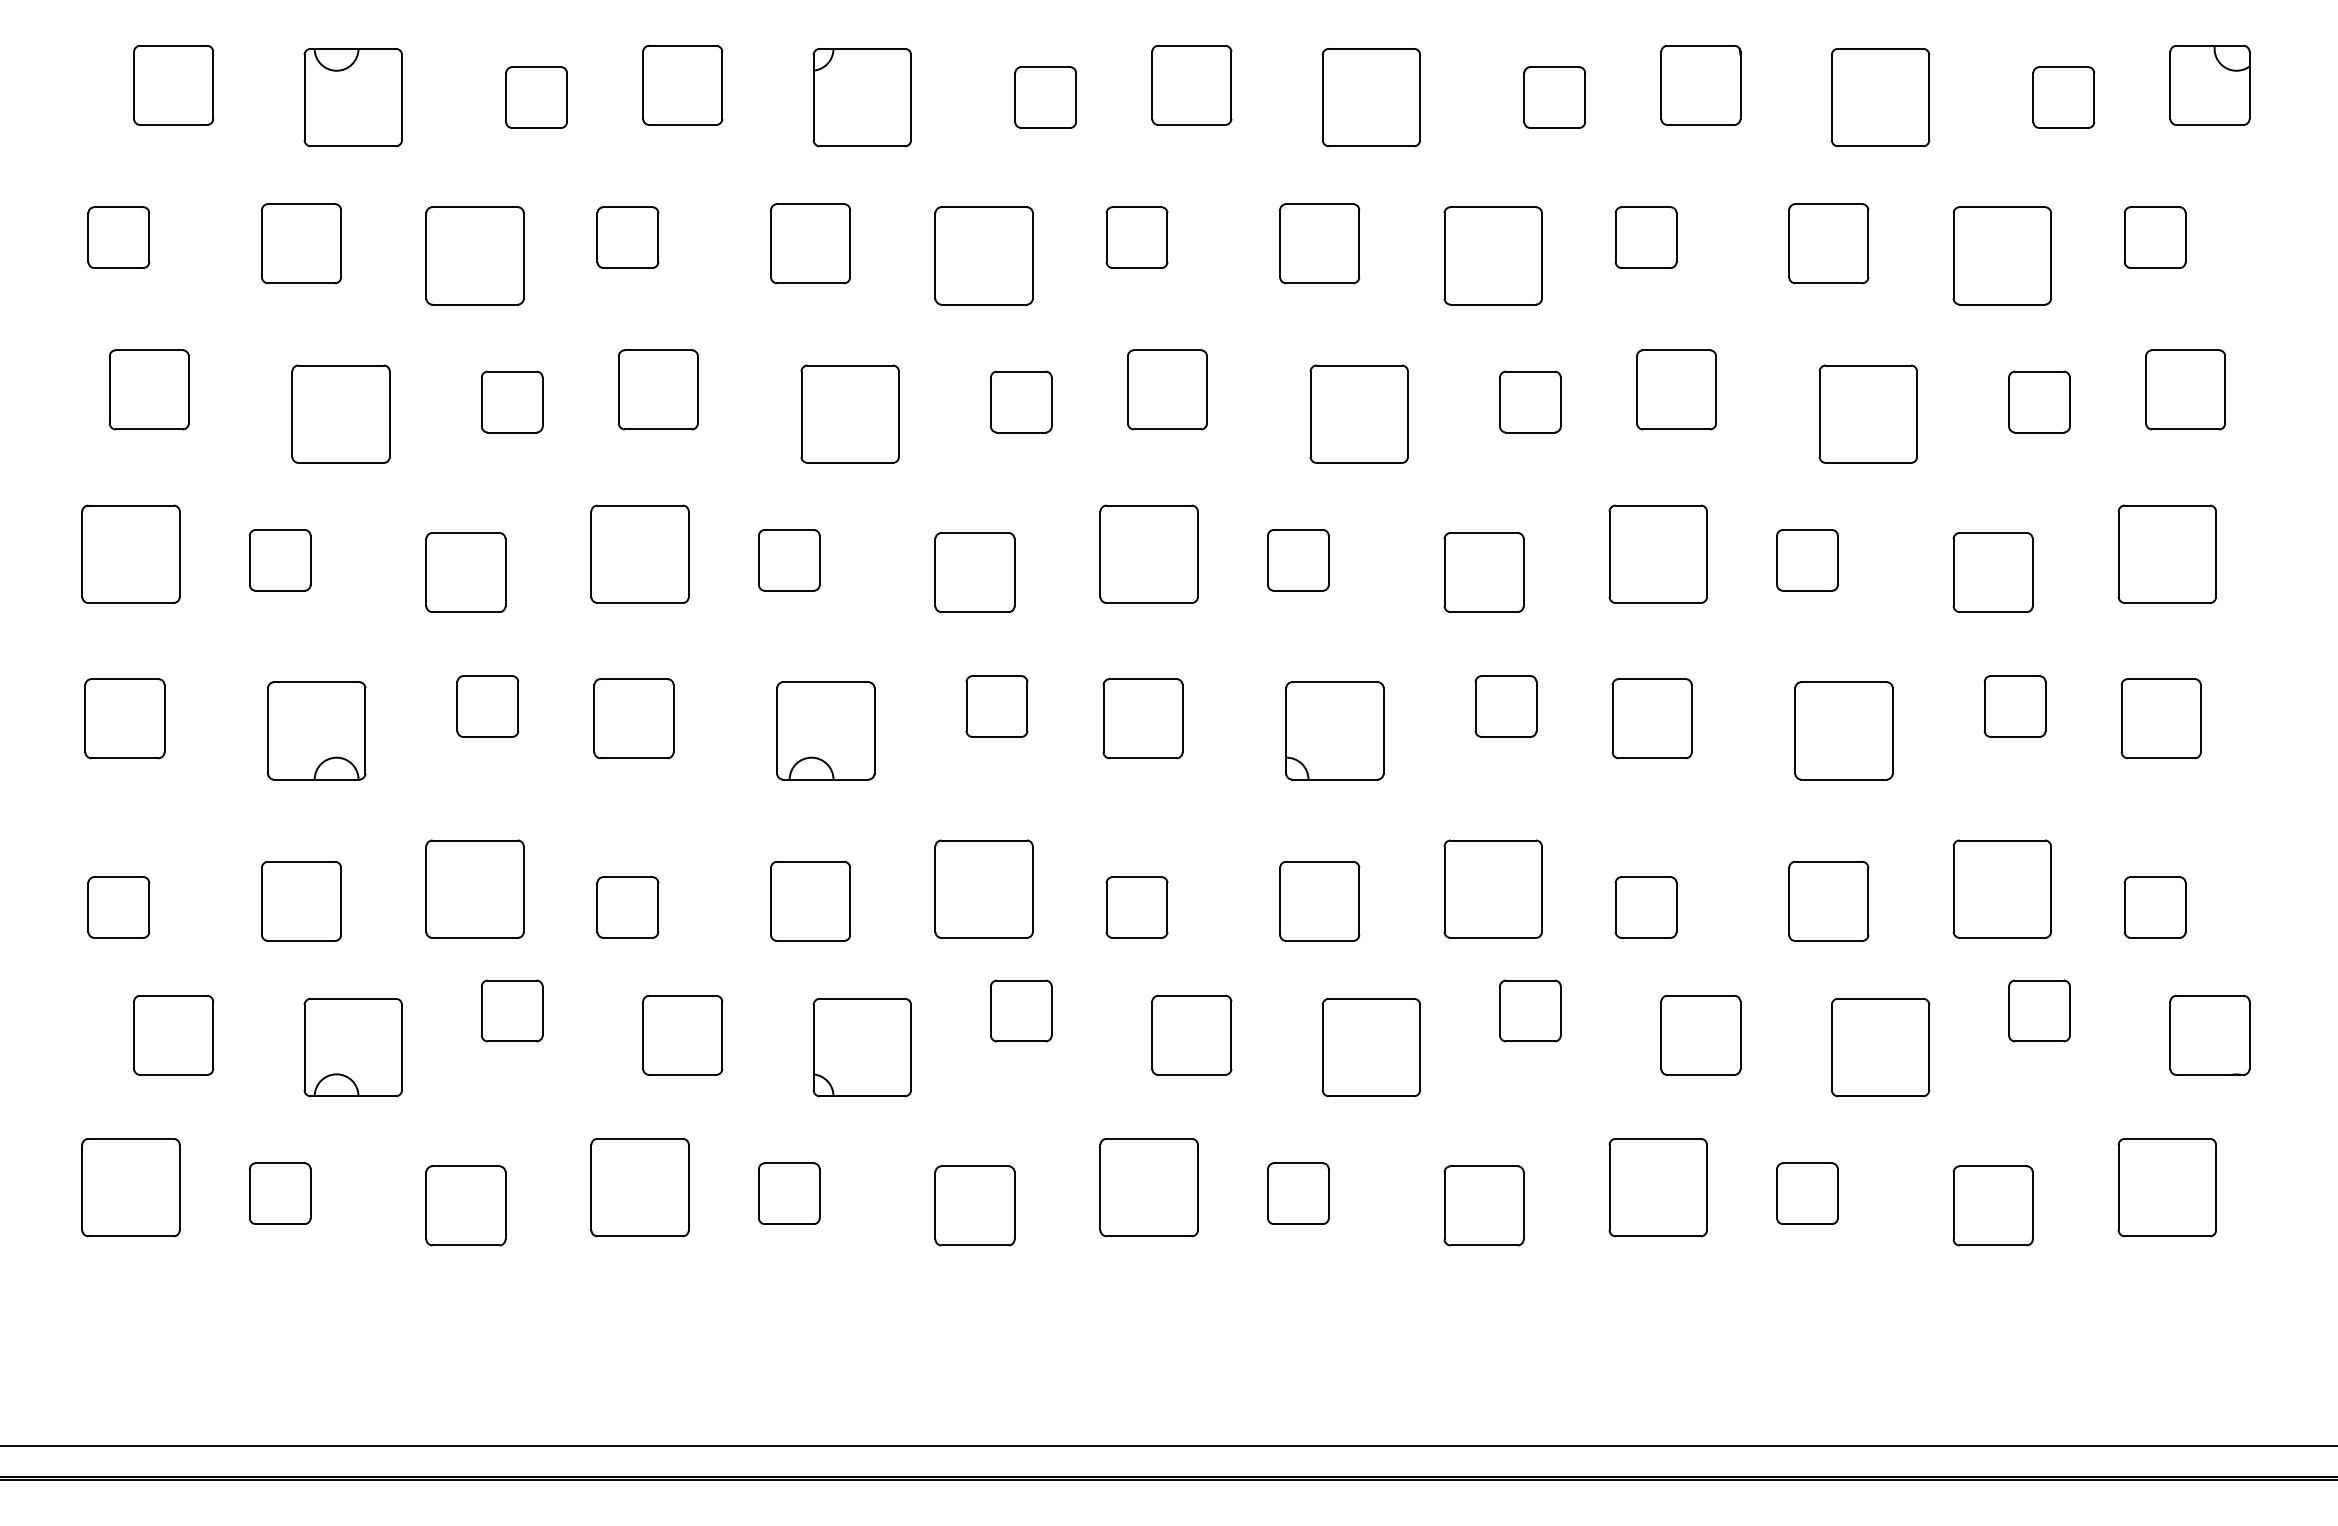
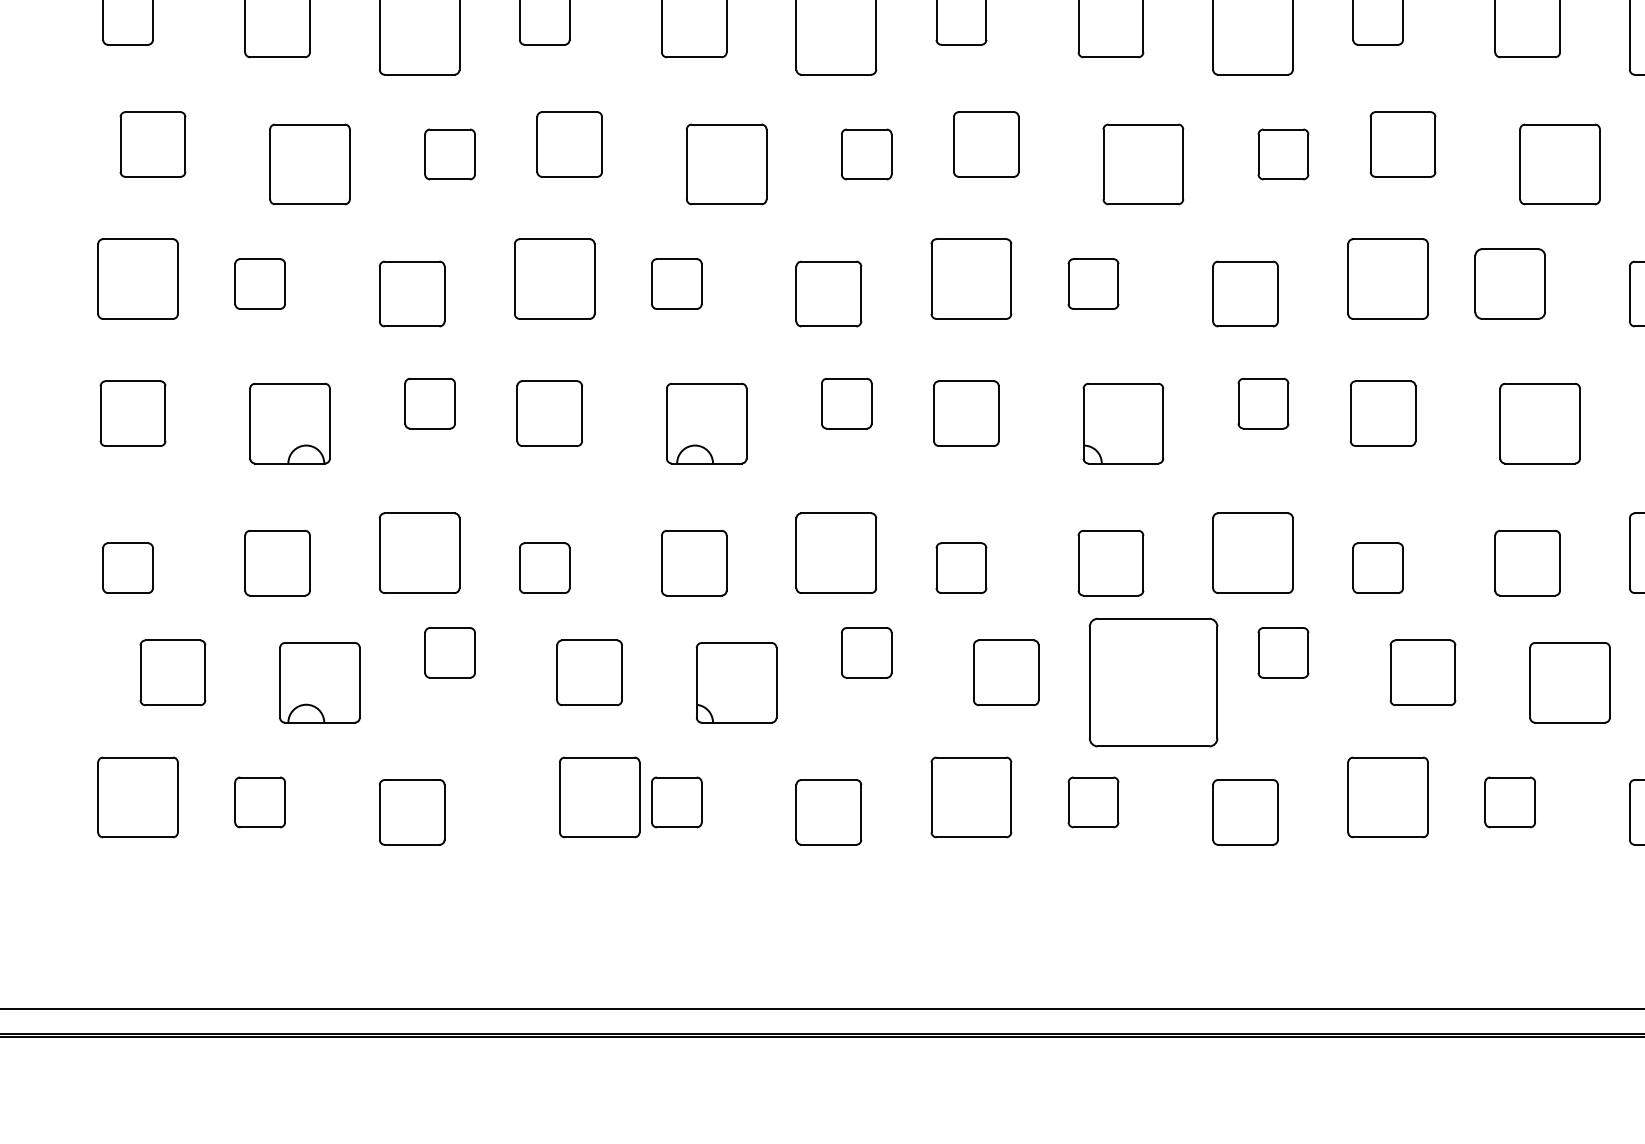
part: (1807, 560) -> (1510, 284), size x1.4
part: (1370, 1047) -> (1152, 682), size x1.6
part: (639, 1187) -> (599, 797), moved

